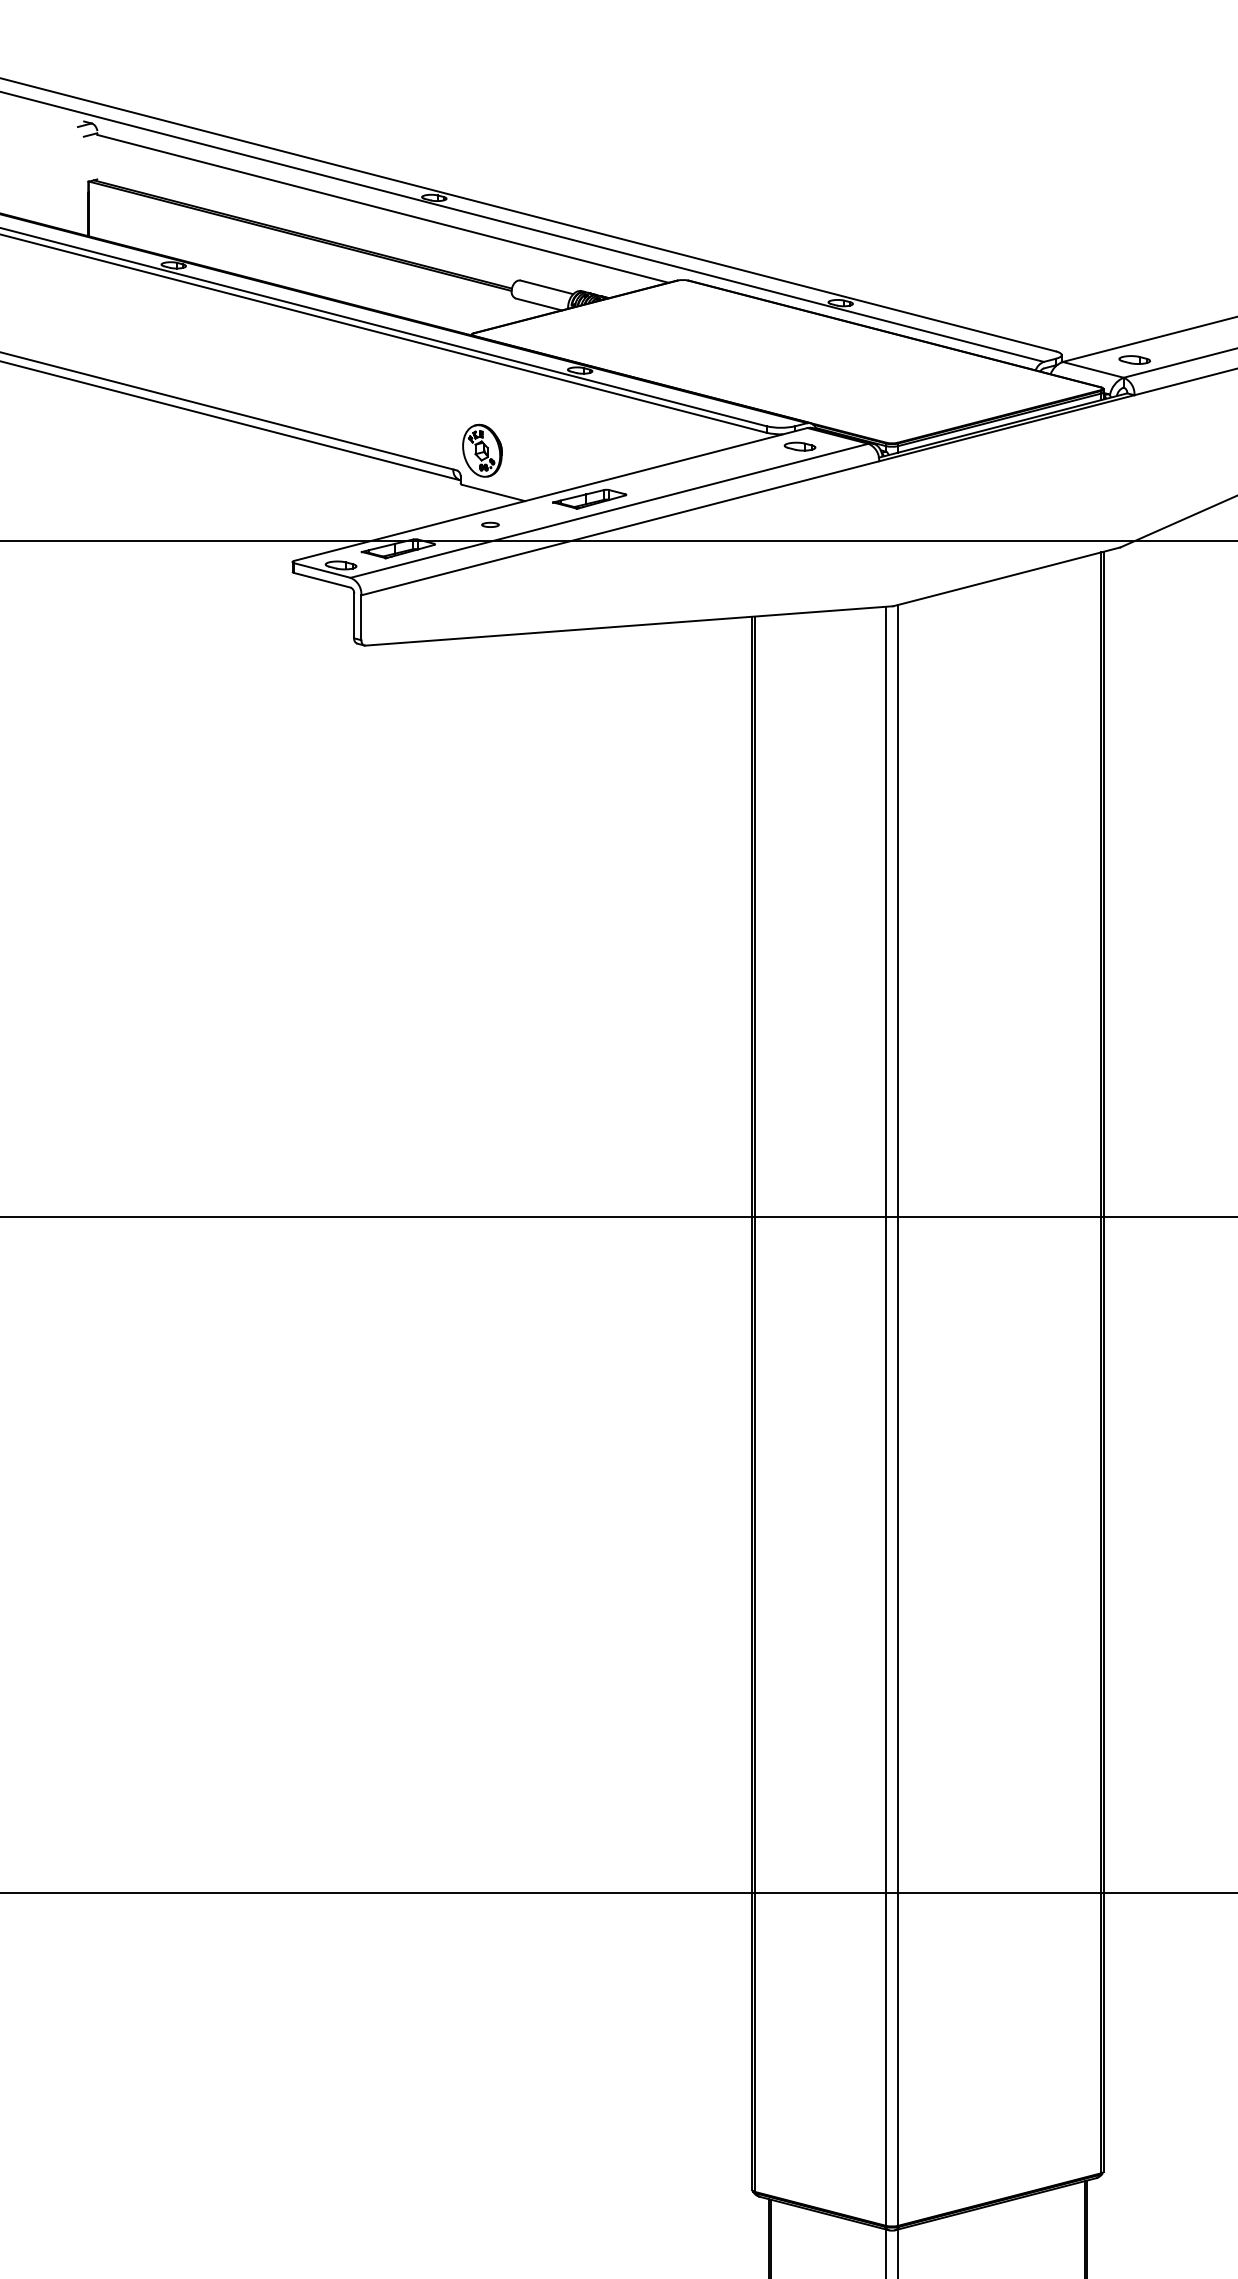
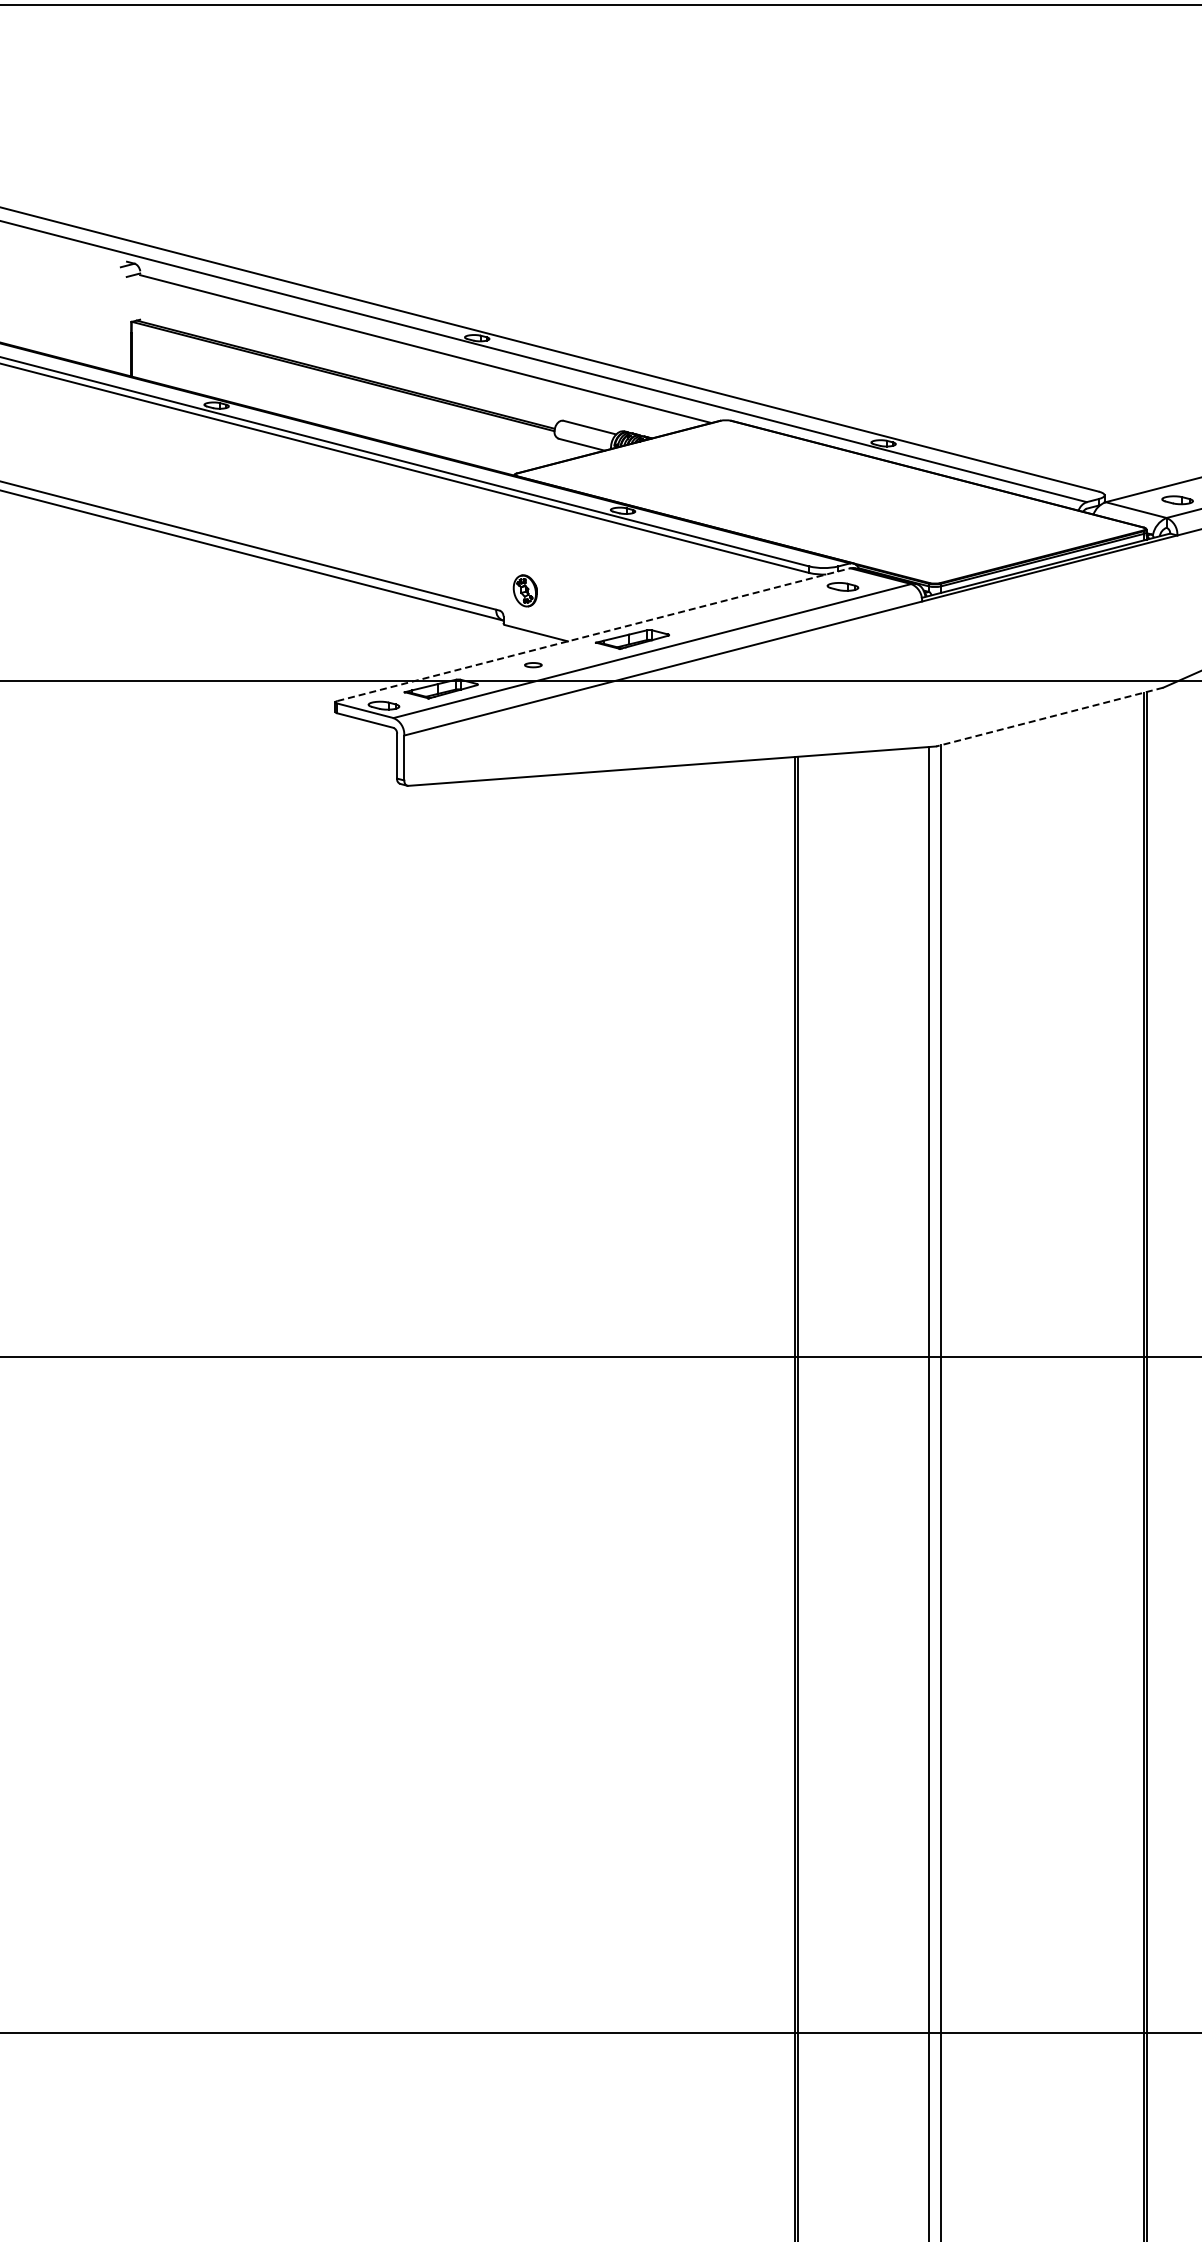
part: (482, 450) -> (525, 590), size x0.6
line: (550, 494) -> (593, 634), solid -> dashed
line: (1006, 576) -> (1049, 716), solid -> dashed

